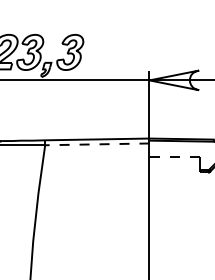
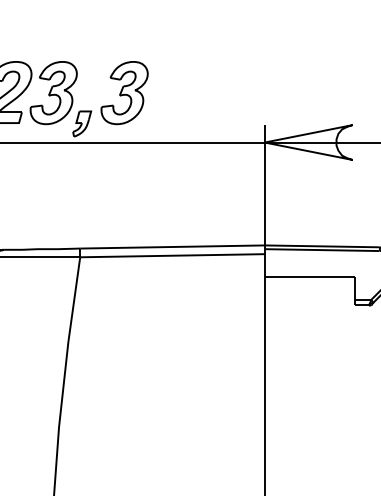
line: (96, 144) -> (171, 255), dashed -> solid
line: (174, 156) -> (309, 277), dashed -> solid

